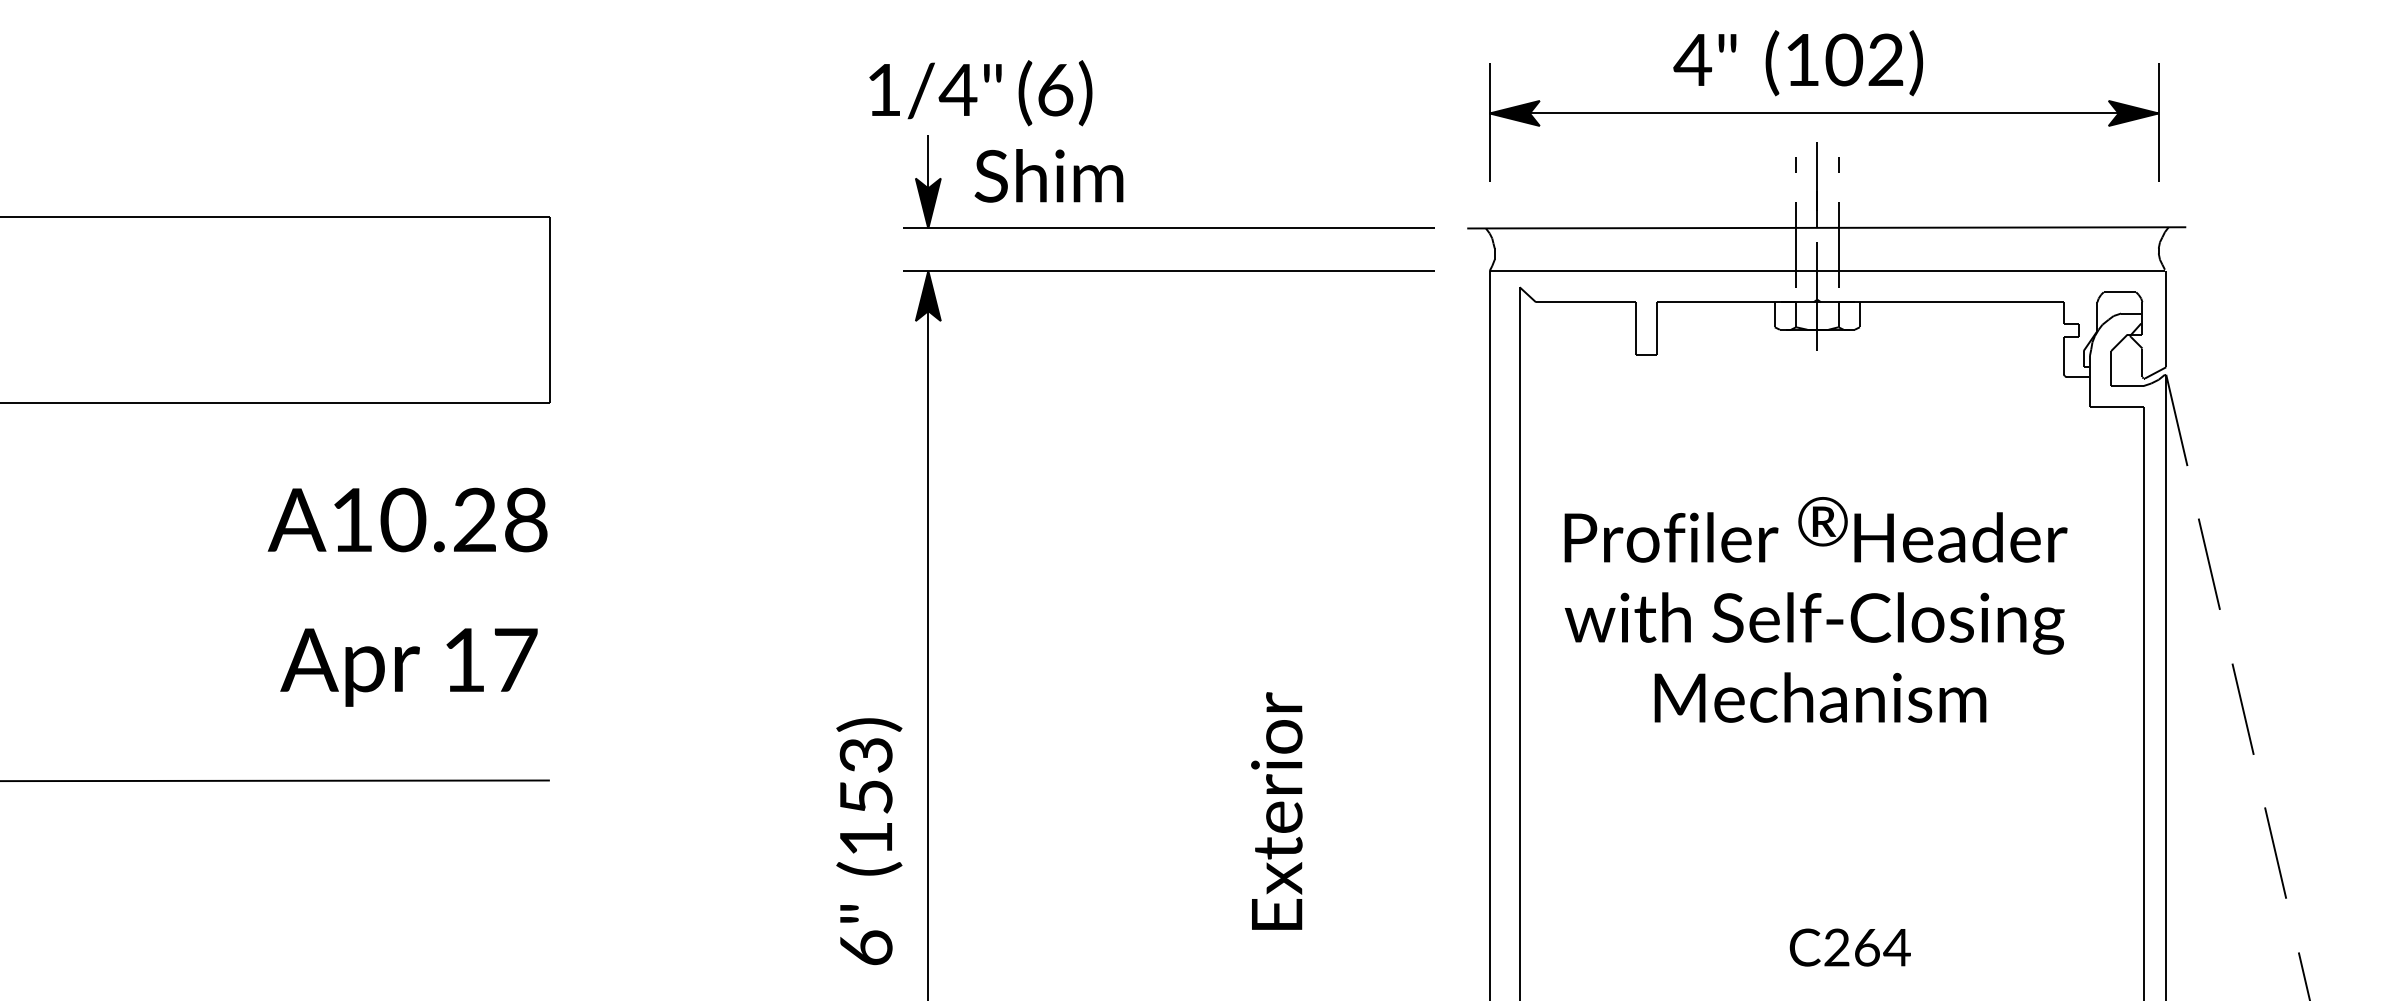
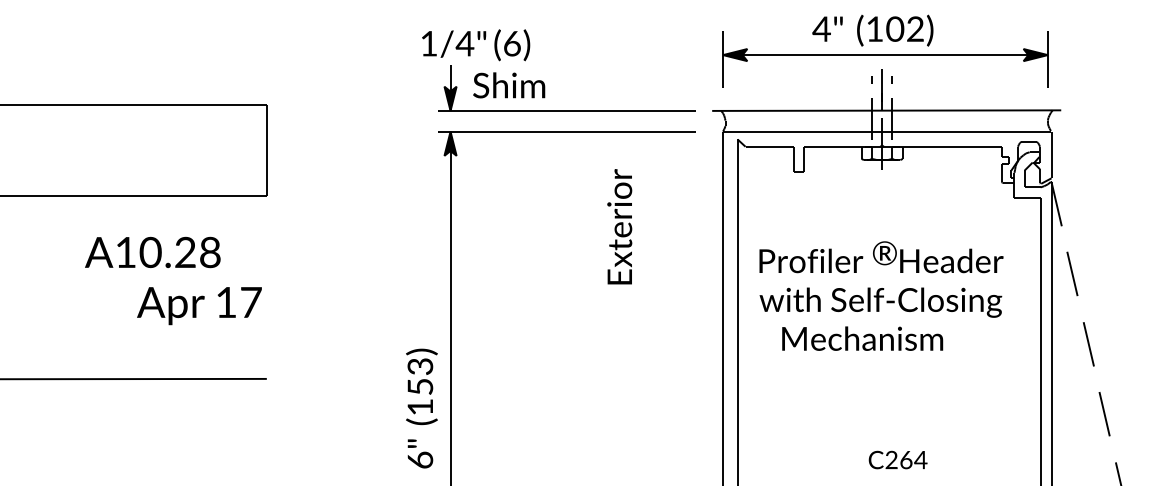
text: (407, 520) -> (152, 252), moved
text: (409, 668) -> (199, 306), moved
text: (1820, 697) -> (862, 338), moved
text: (1276, 810) -> (619, 226), moved

